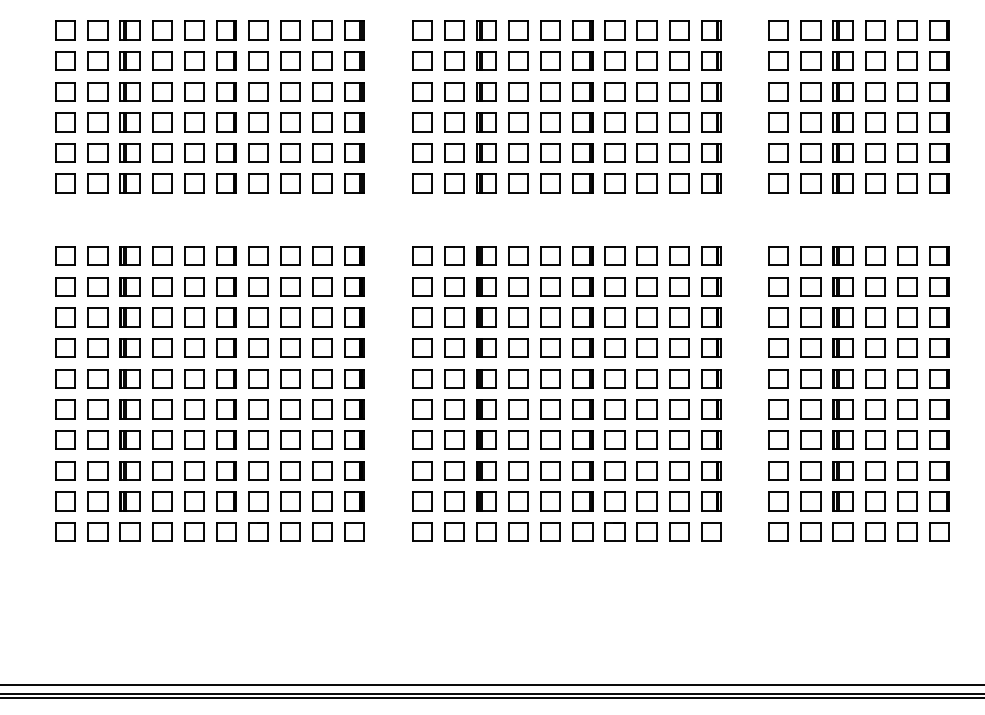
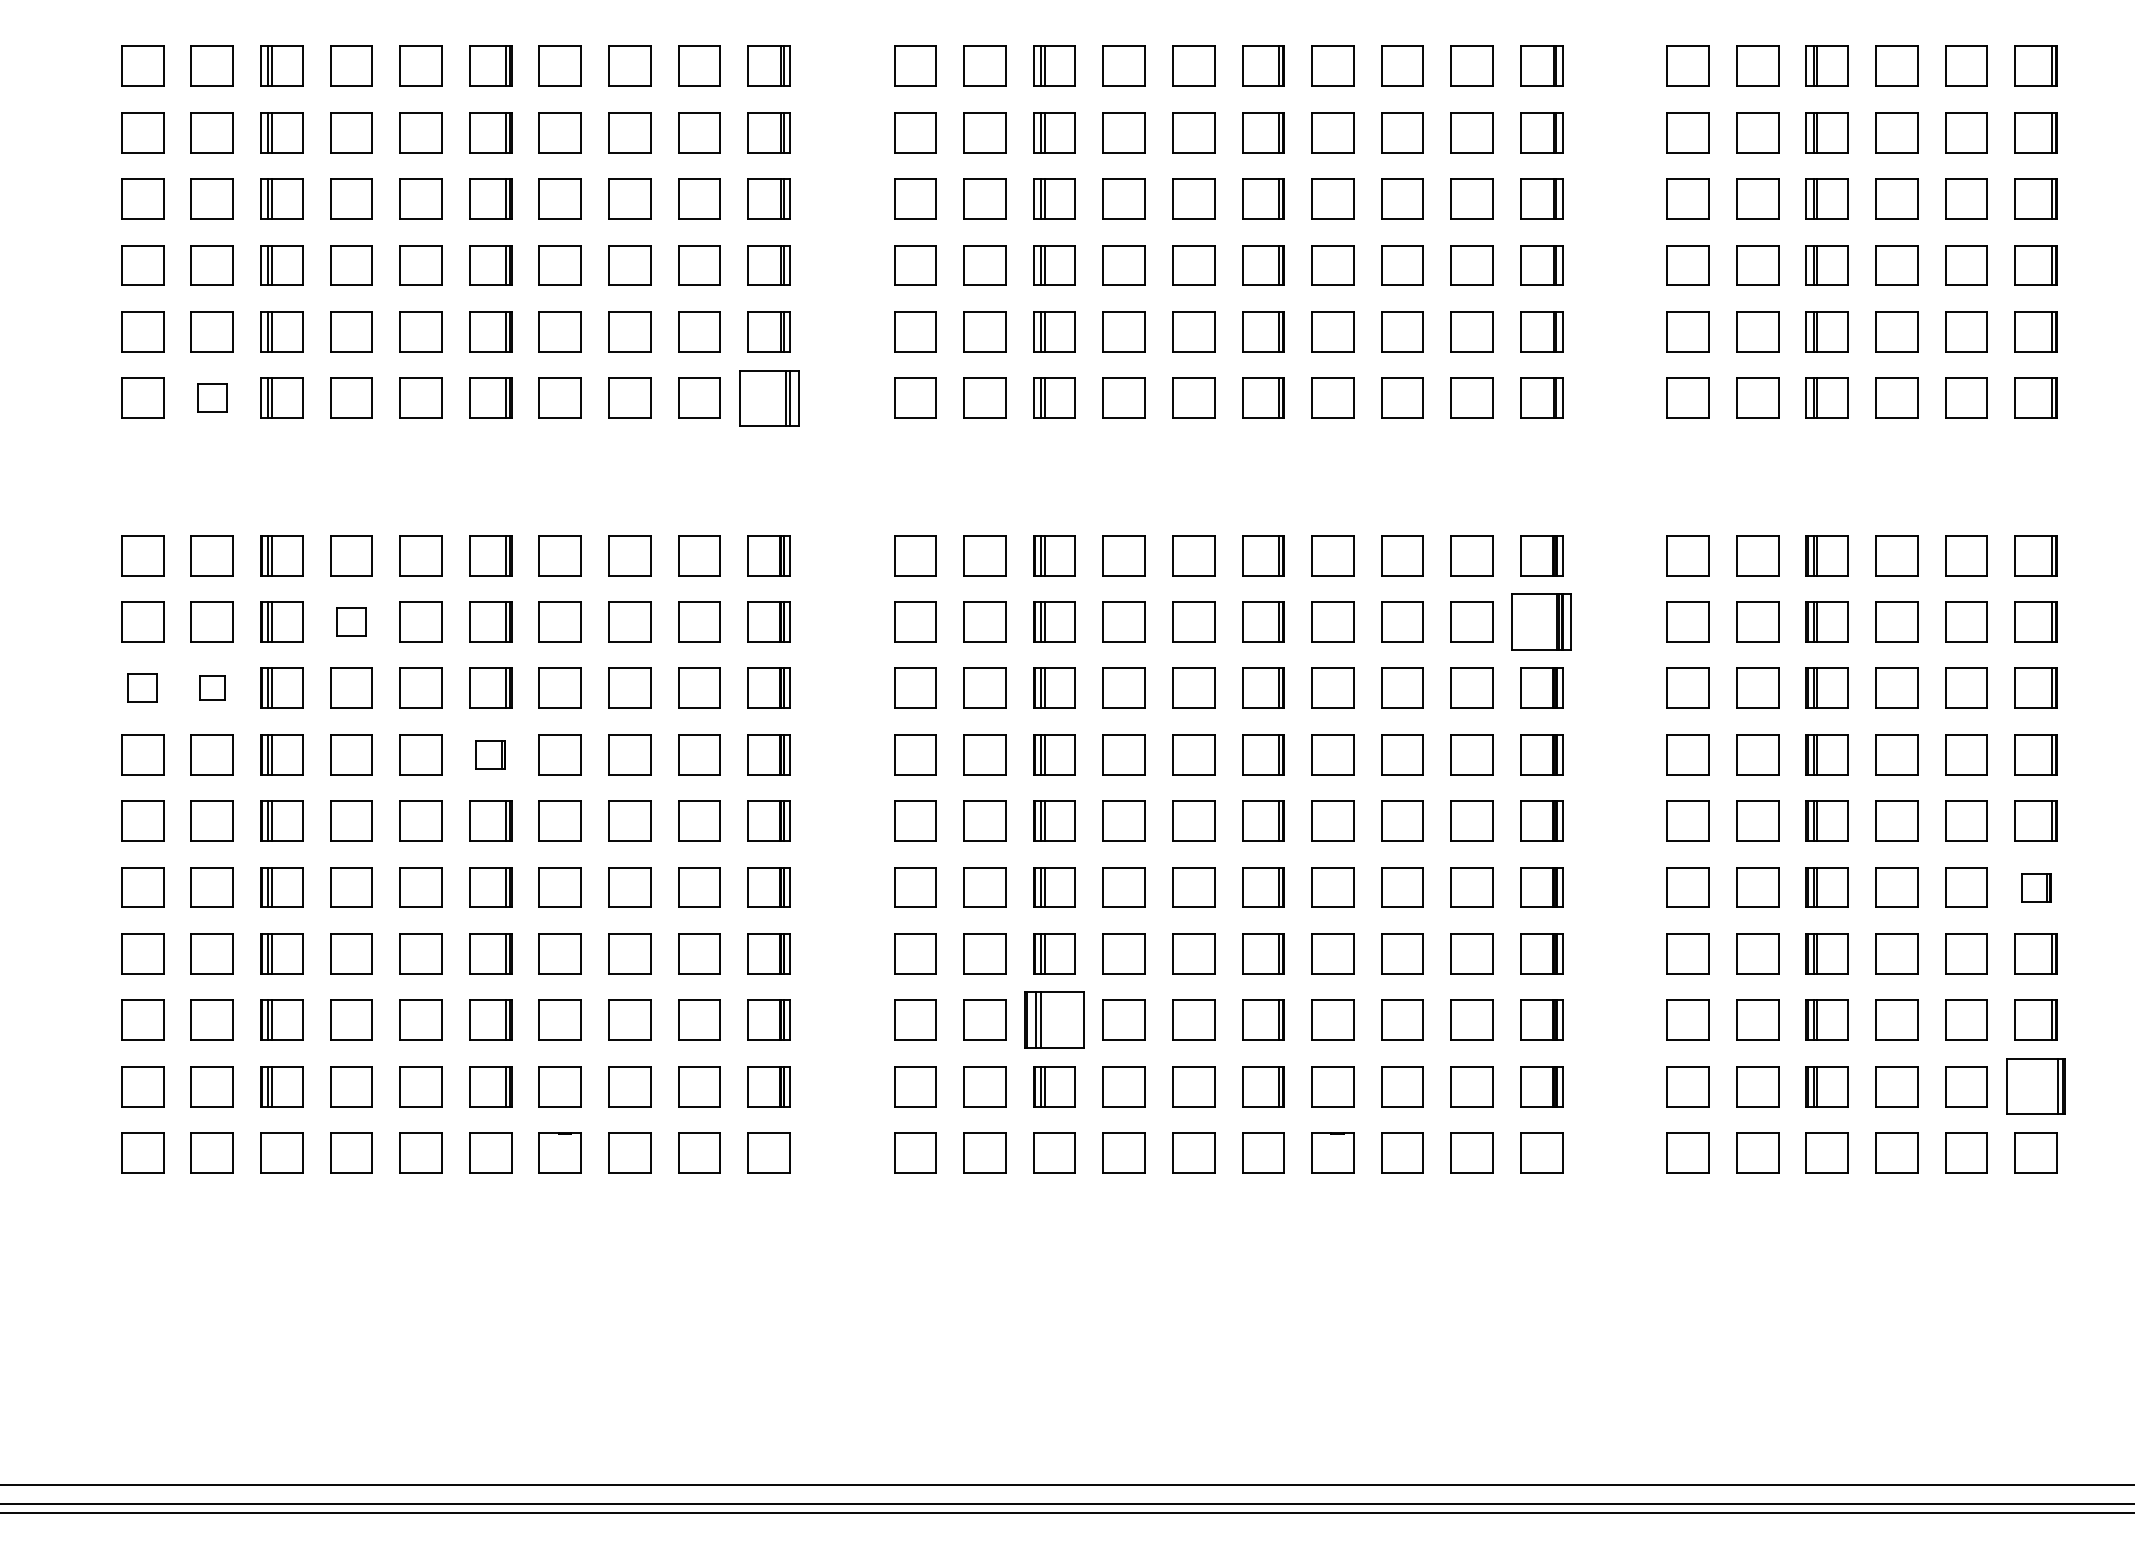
part: (97, 183) -> (211, 397), size x0.7
part: (354, 183) -> (768, 397), size x1.4
part: (162, 286) -> (352, 621), size x0.7
part: (711, 286) -> (1542, 621), size x1.4
part: (65, 317) -> (142, 688), size x0.7
part: (97, 317) -> (211, 688), size x0.6
part: (226, 347) -> (490, 753), size x0.7
part: (939, 409) -> (2036, 887), size x0.7
part: (486, 470) -> (1054, 1019), size x1.4
part: (939, 501) -> (2036, 1087), size x1.4

